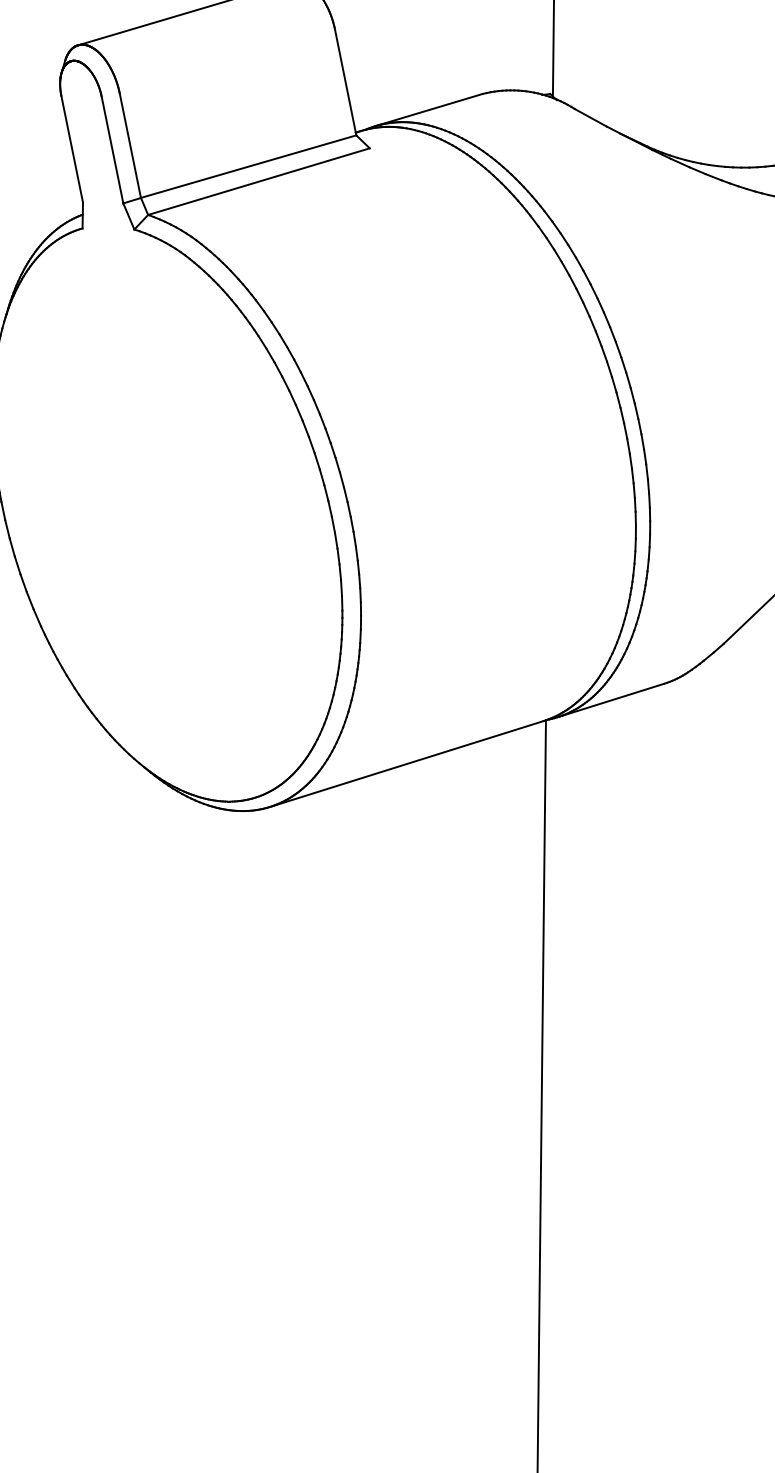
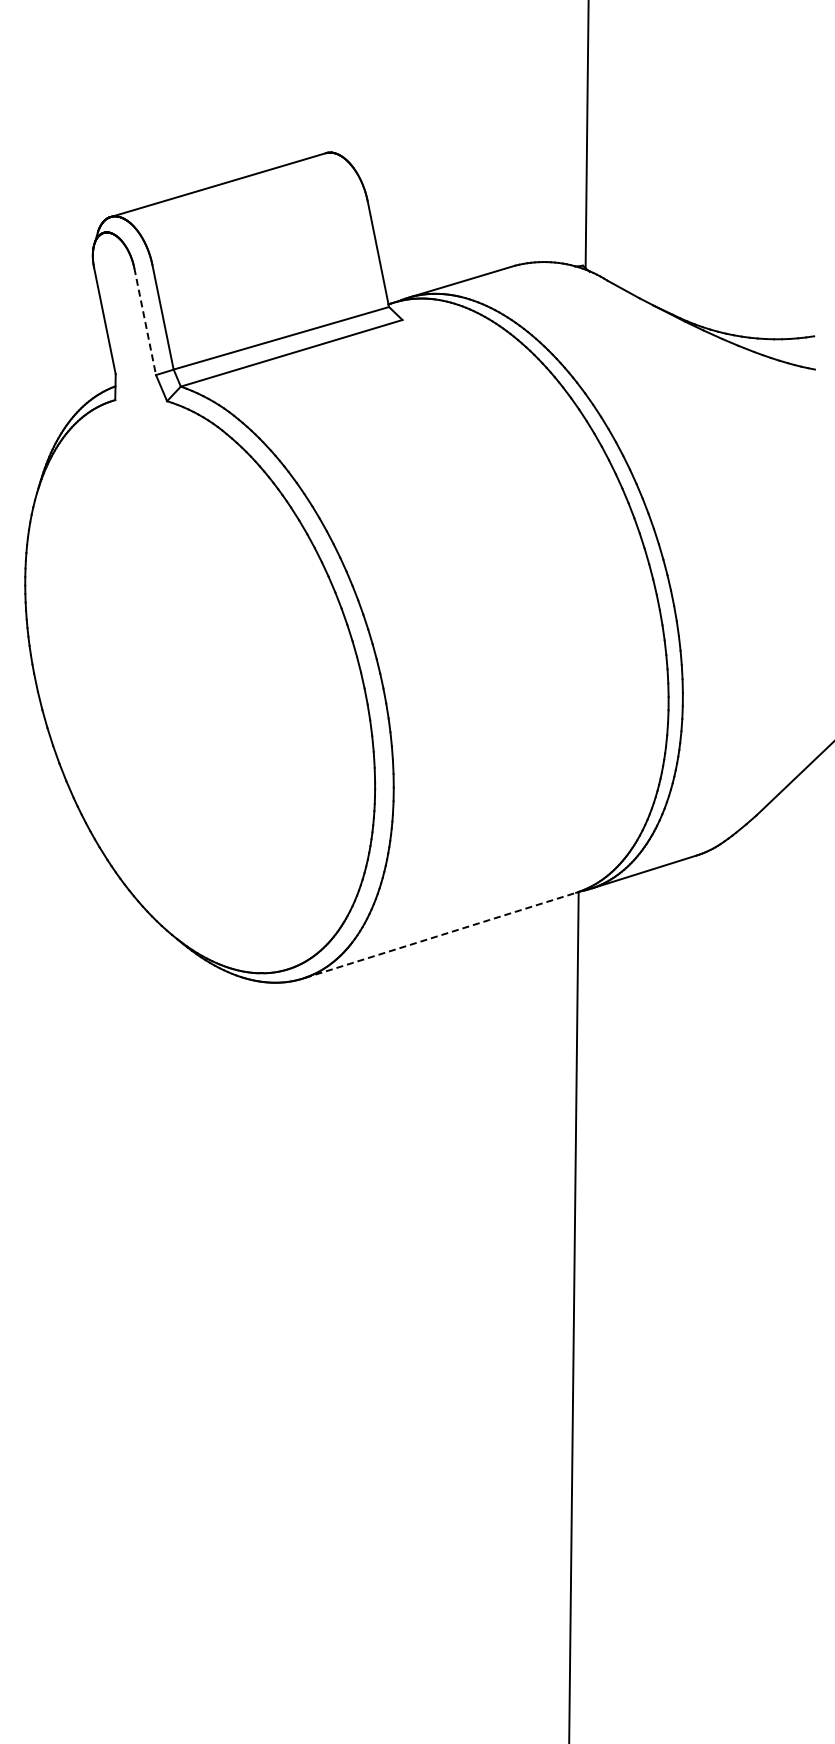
line: (112, 149) -> (145, 321), solid -> dashed
line: (408, 763) -> (441, 935), solid -> dashed

